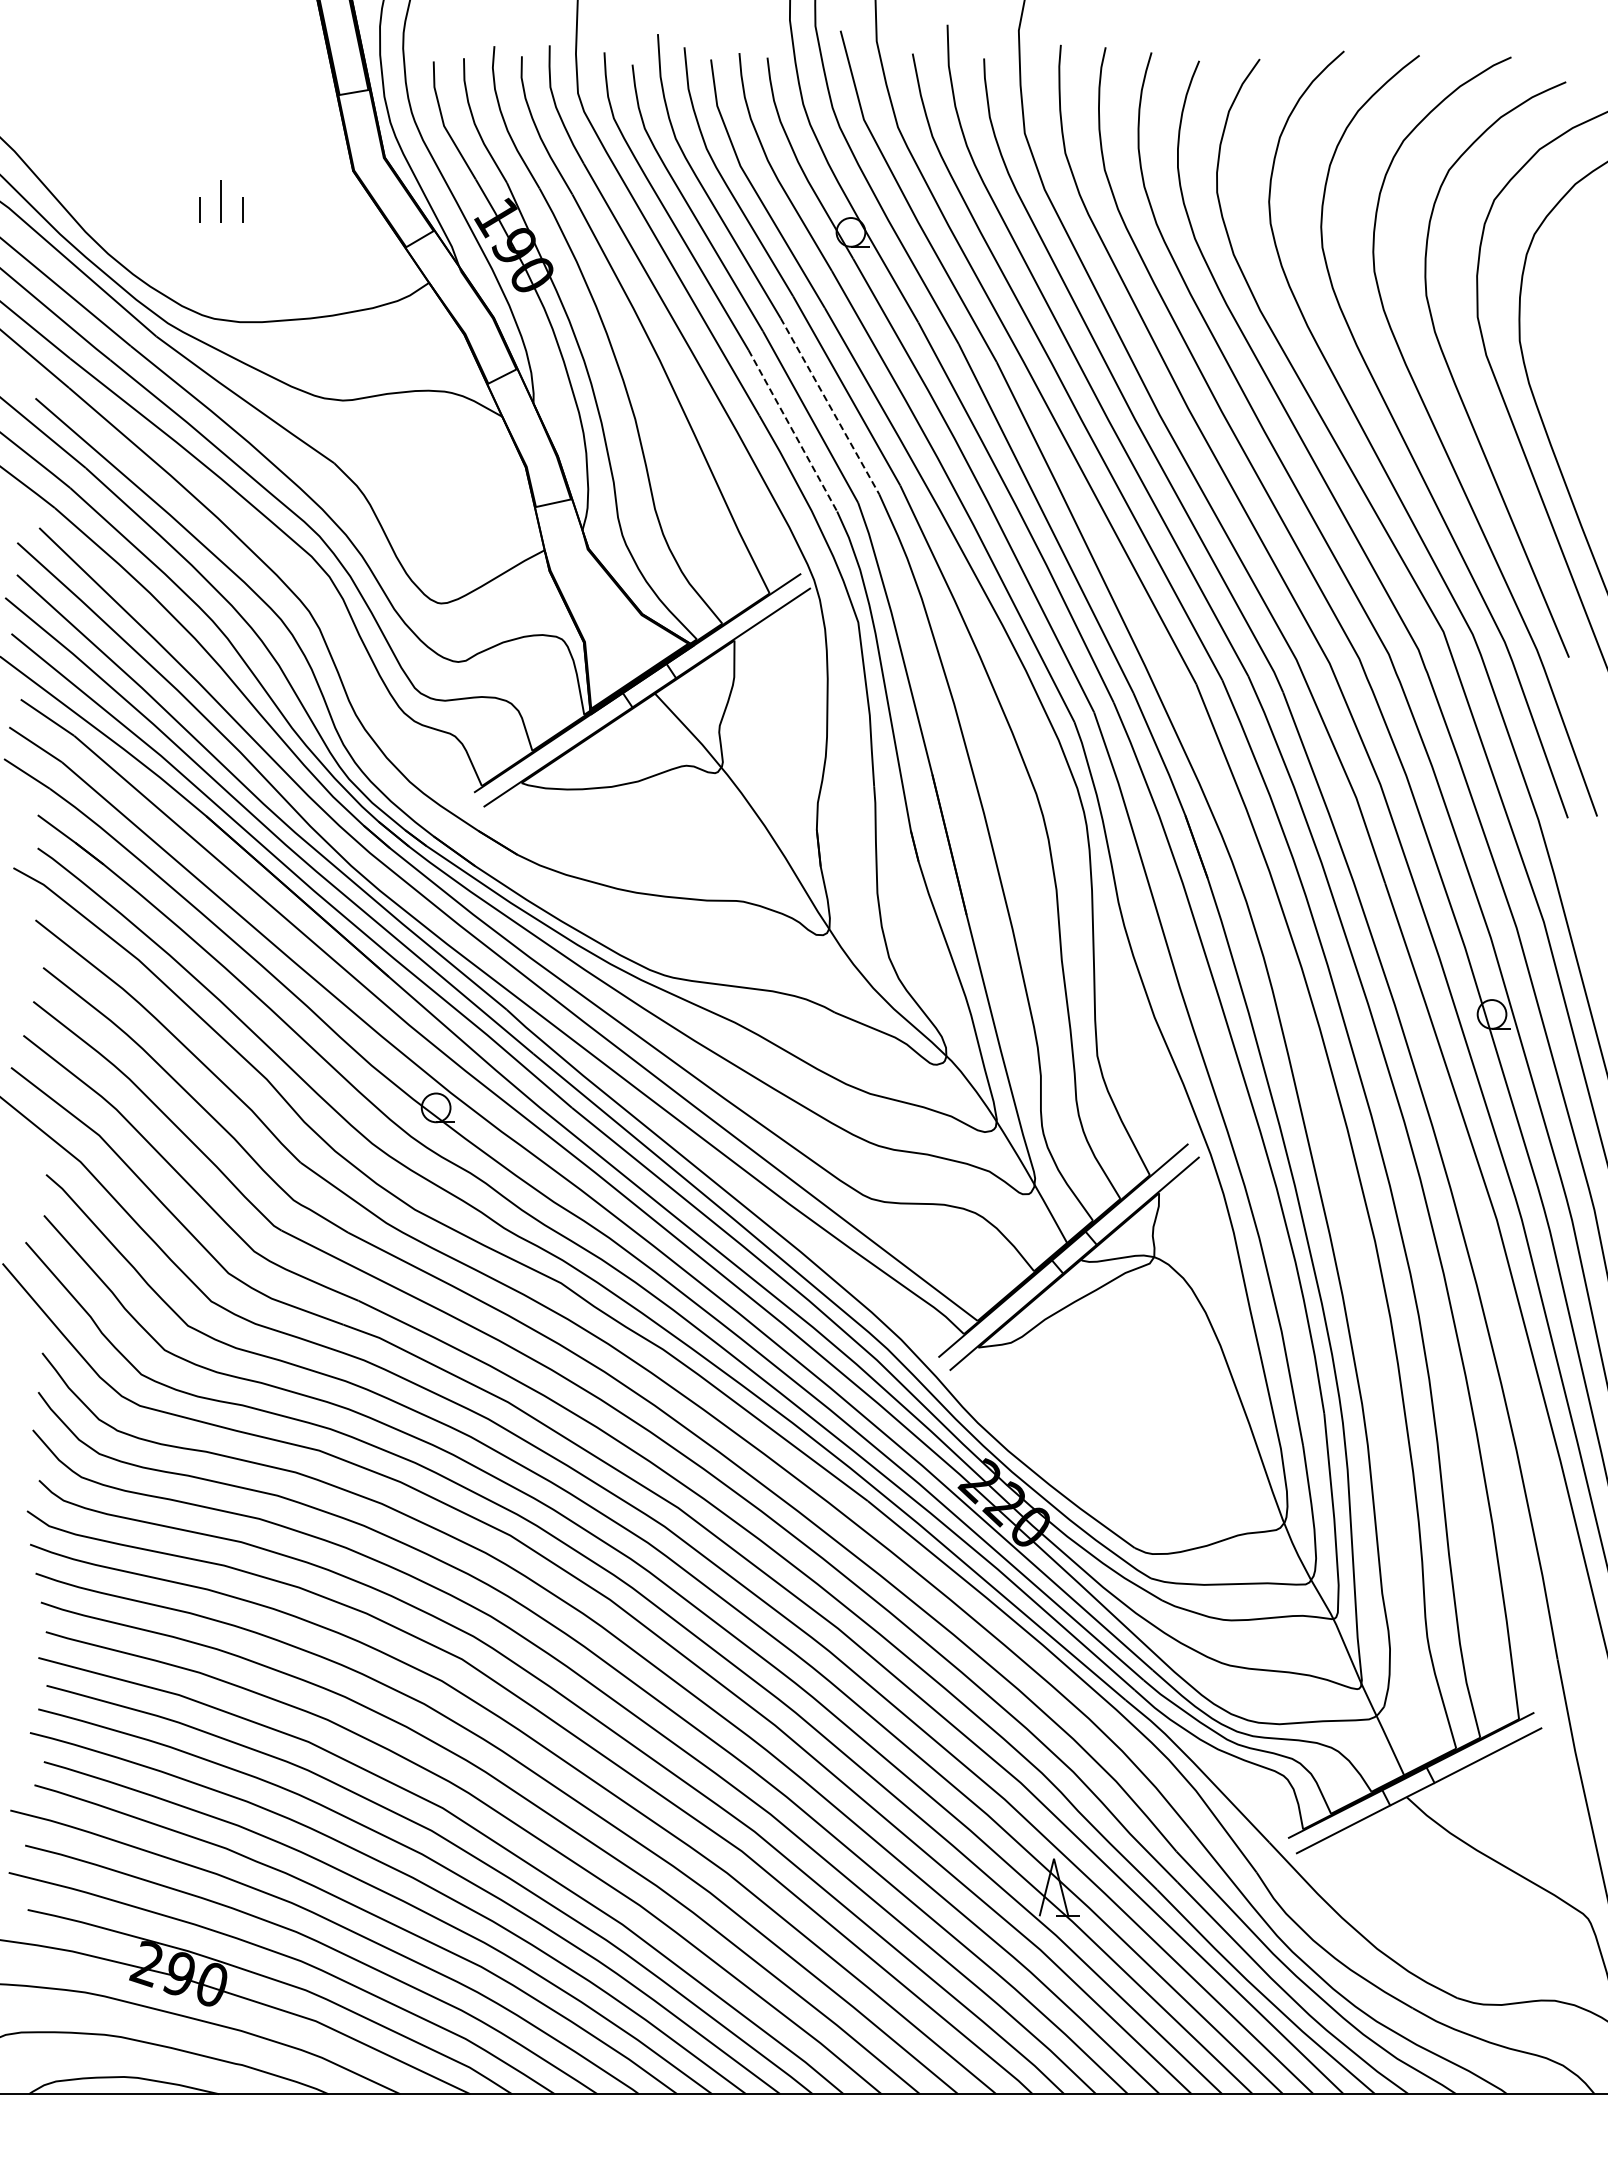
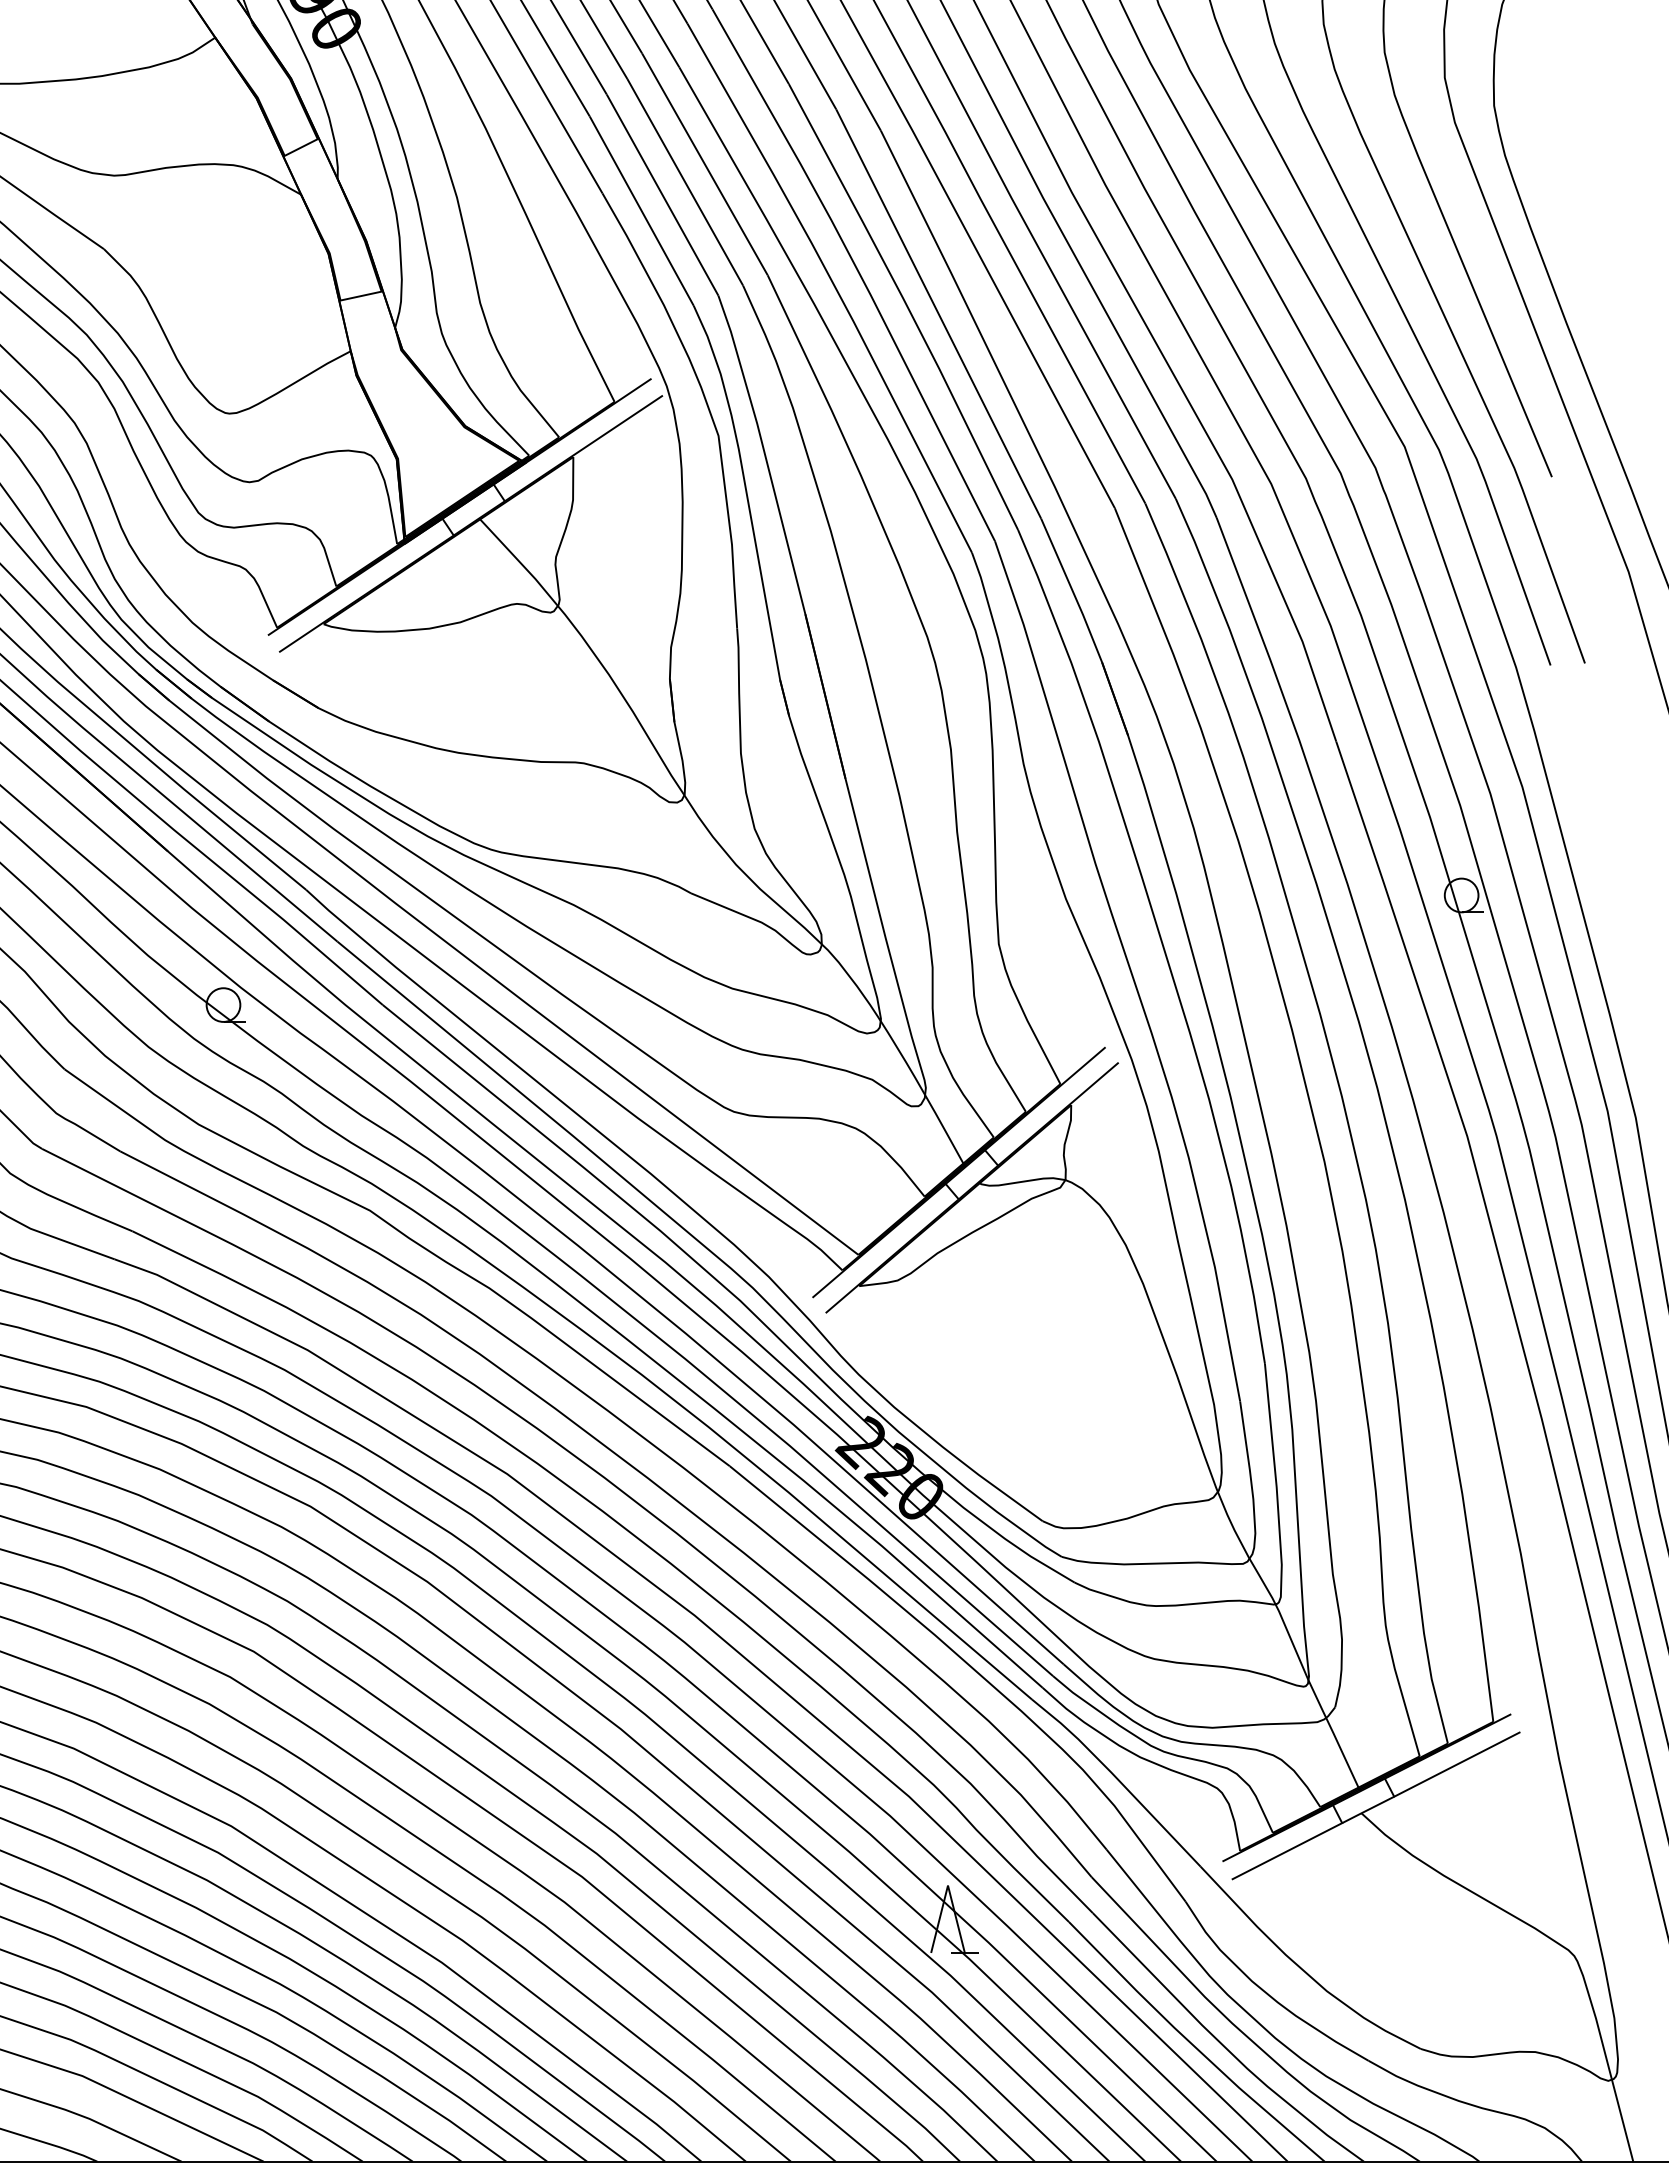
line: (829, 406) -> (684, 182), dashed -> solid
line: (793, 431) -> (642, 211), dashed -> solid

